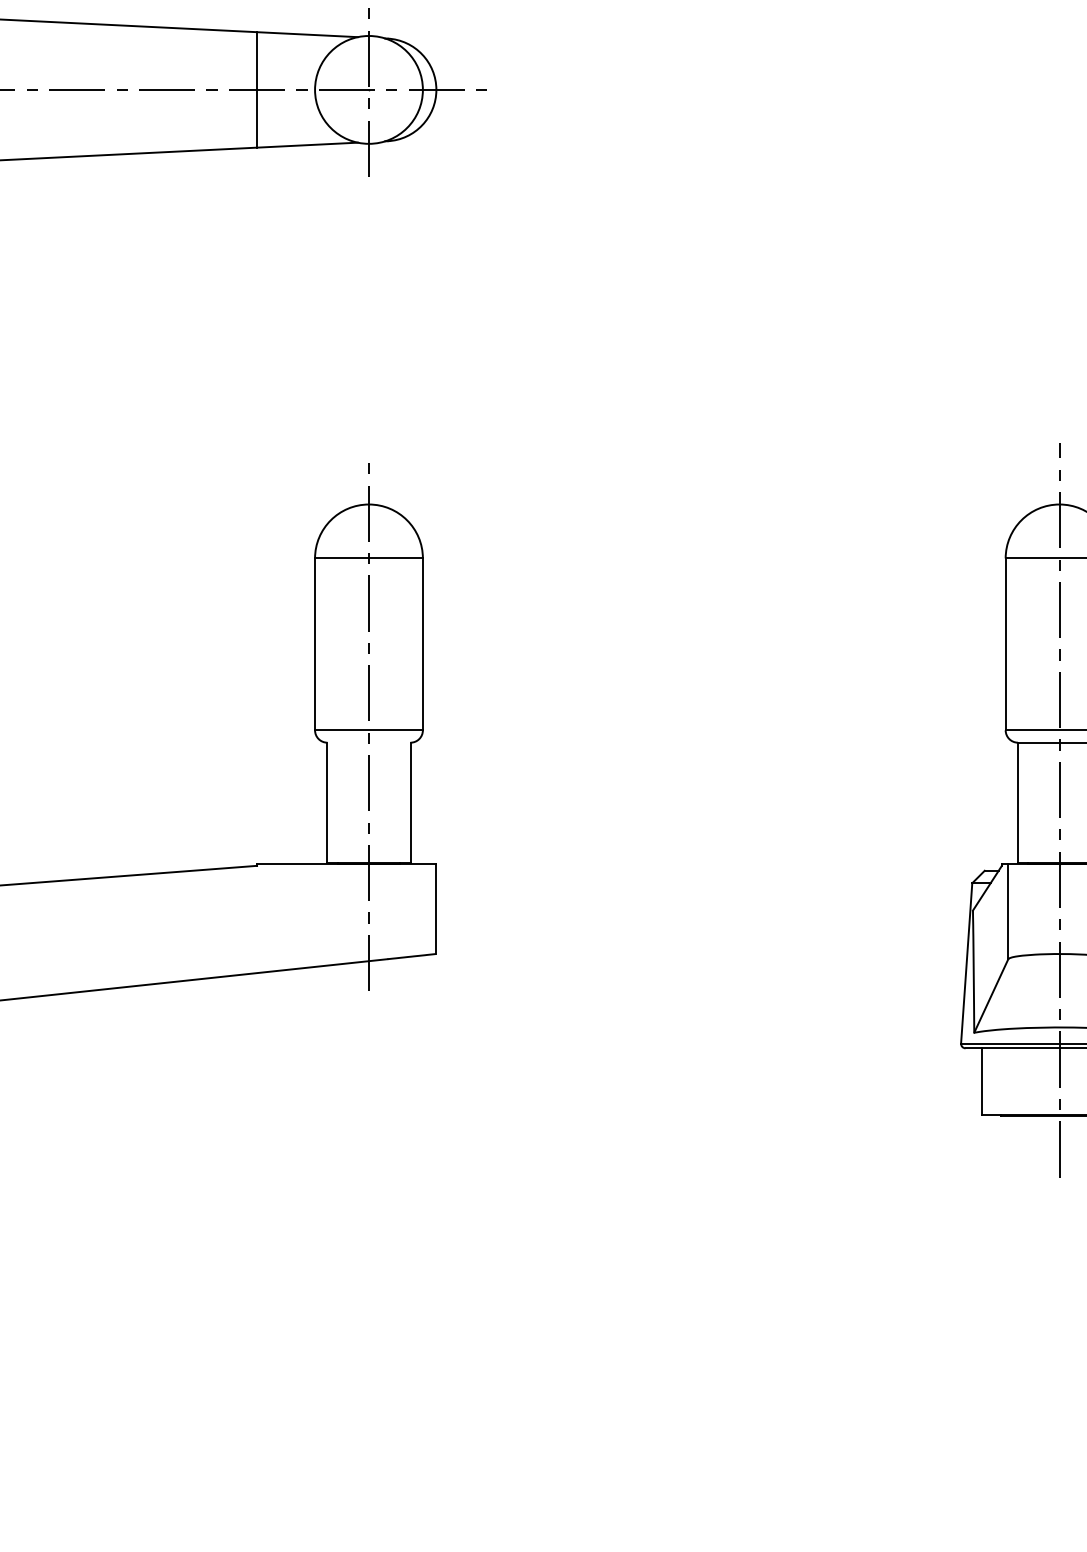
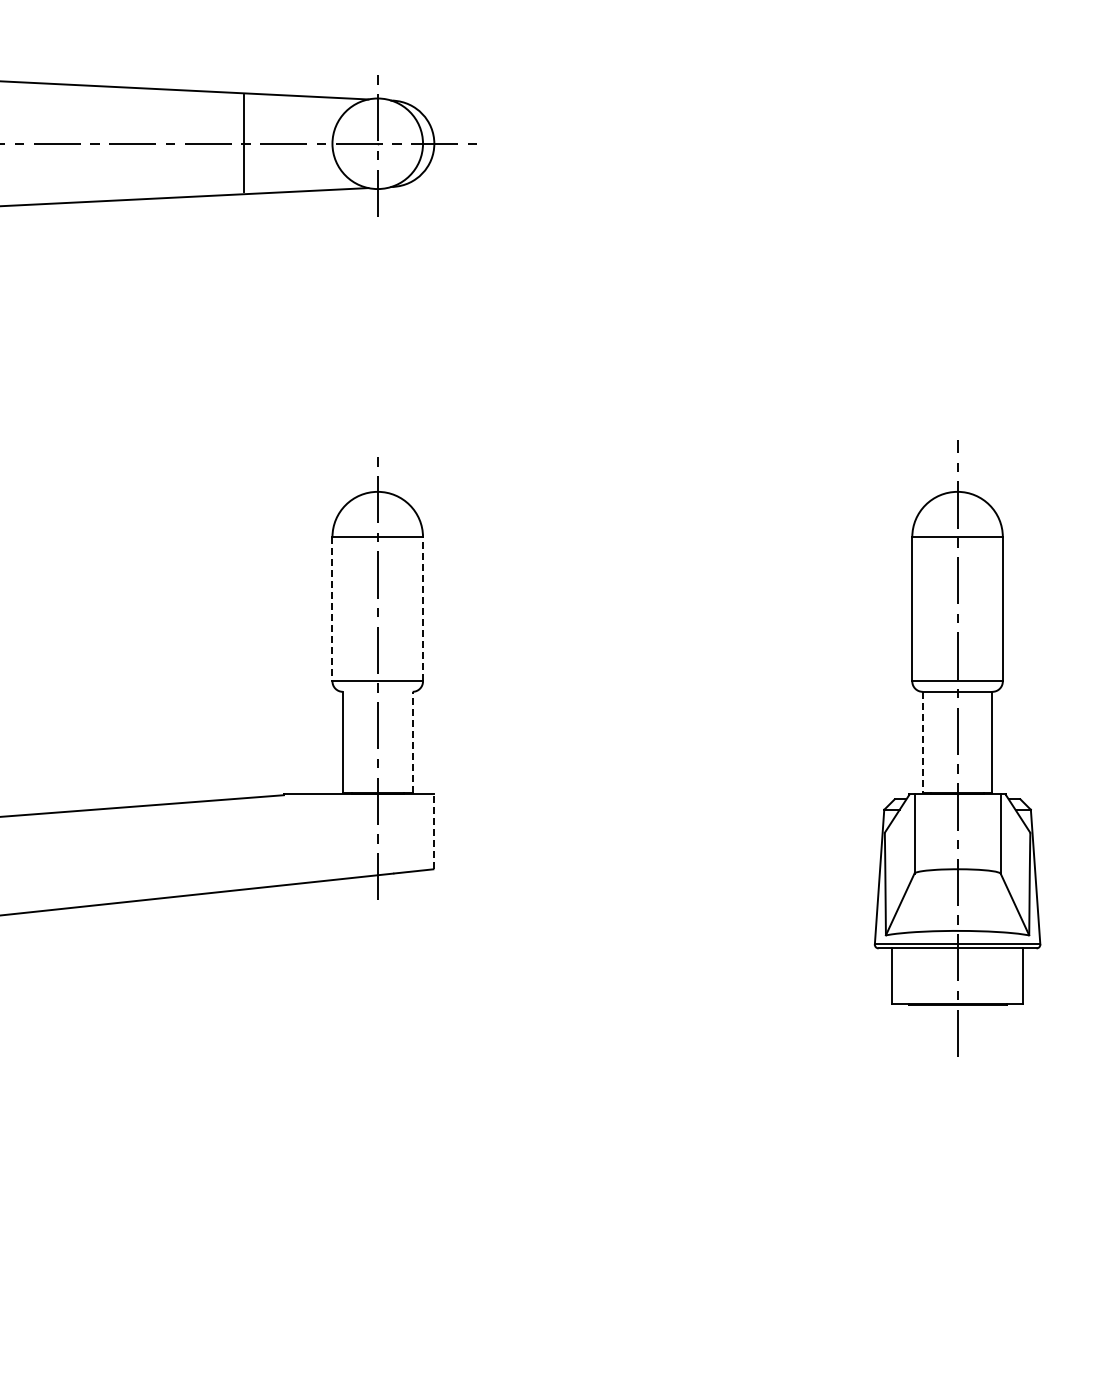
line: (256, 89) -> (243, 143), moved
line: (423, 643) -> (423, 608), solid -> dashed
line: (315, 644) -> (332, 609), solid -> dashed
line: (410, 801) -> (412, 741), solid -> dashed
line: (1017, 803) -> (922, 742), solid -> dashed
line: (436, 909) -> (434, 831), solid -> dashed

